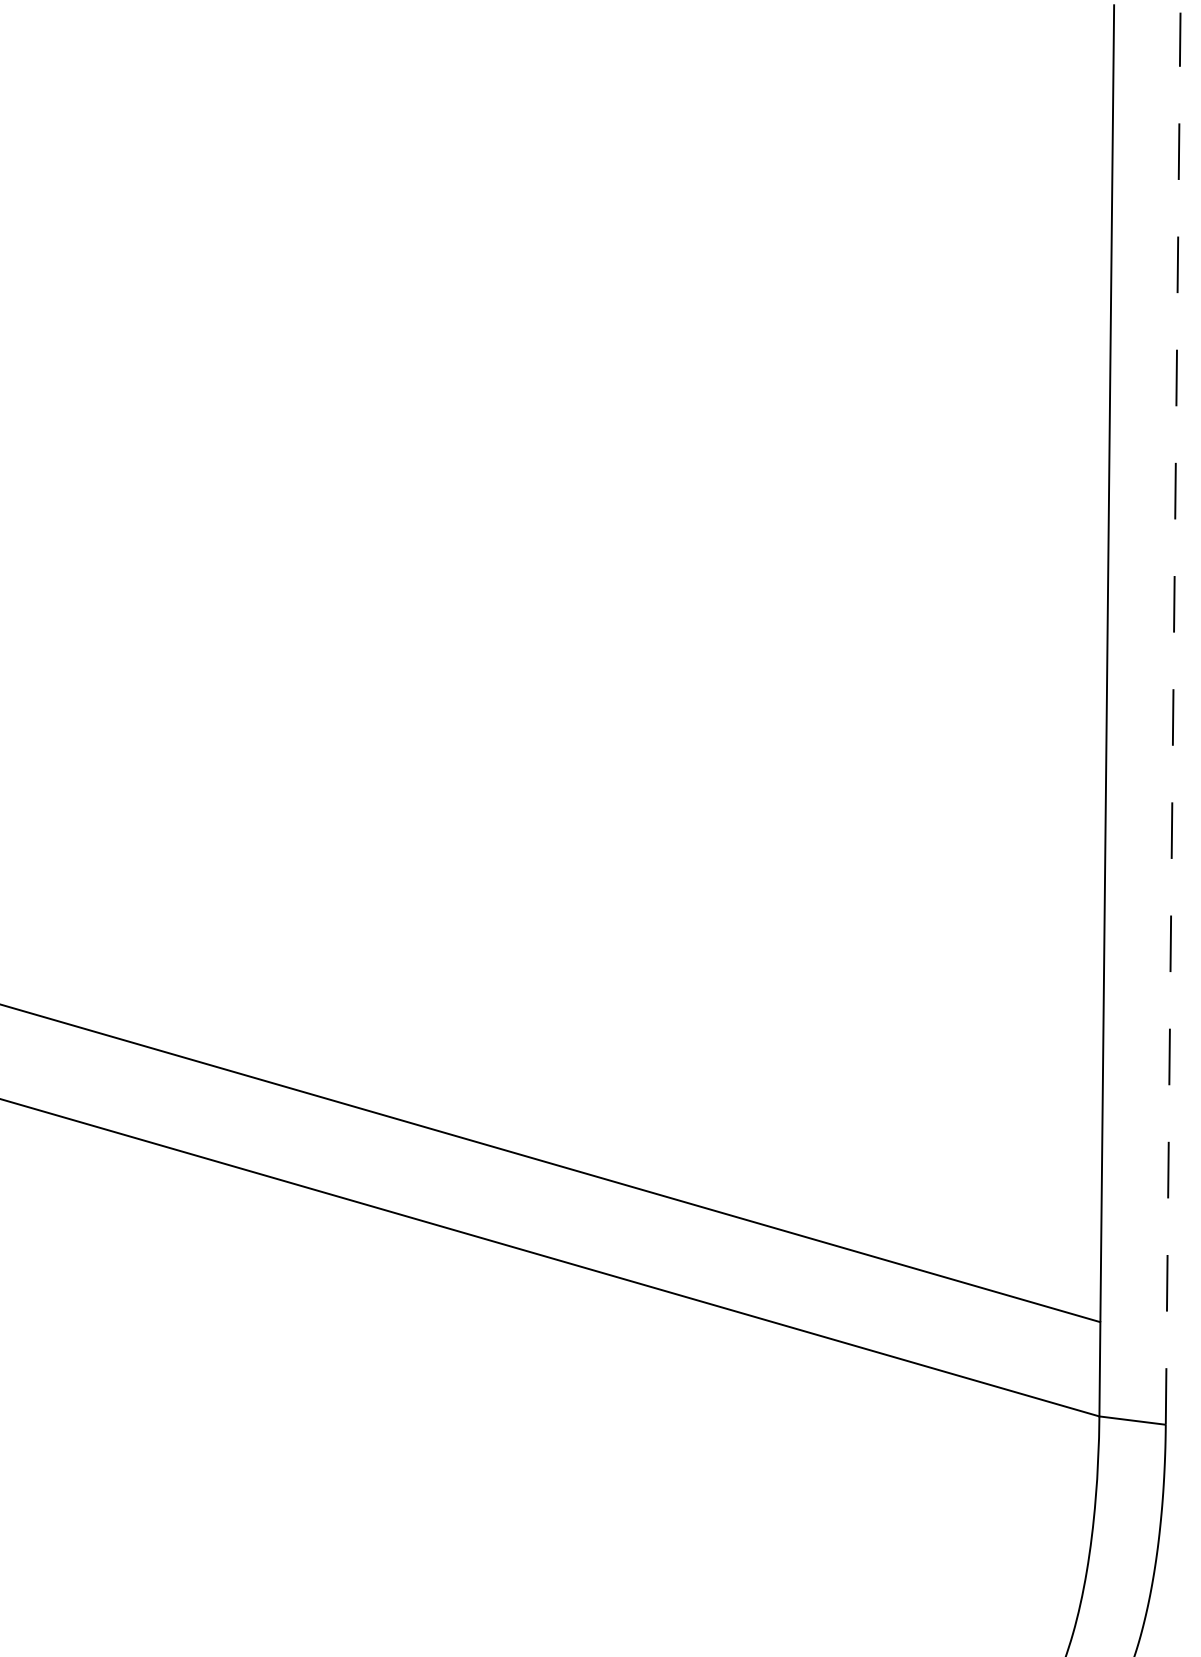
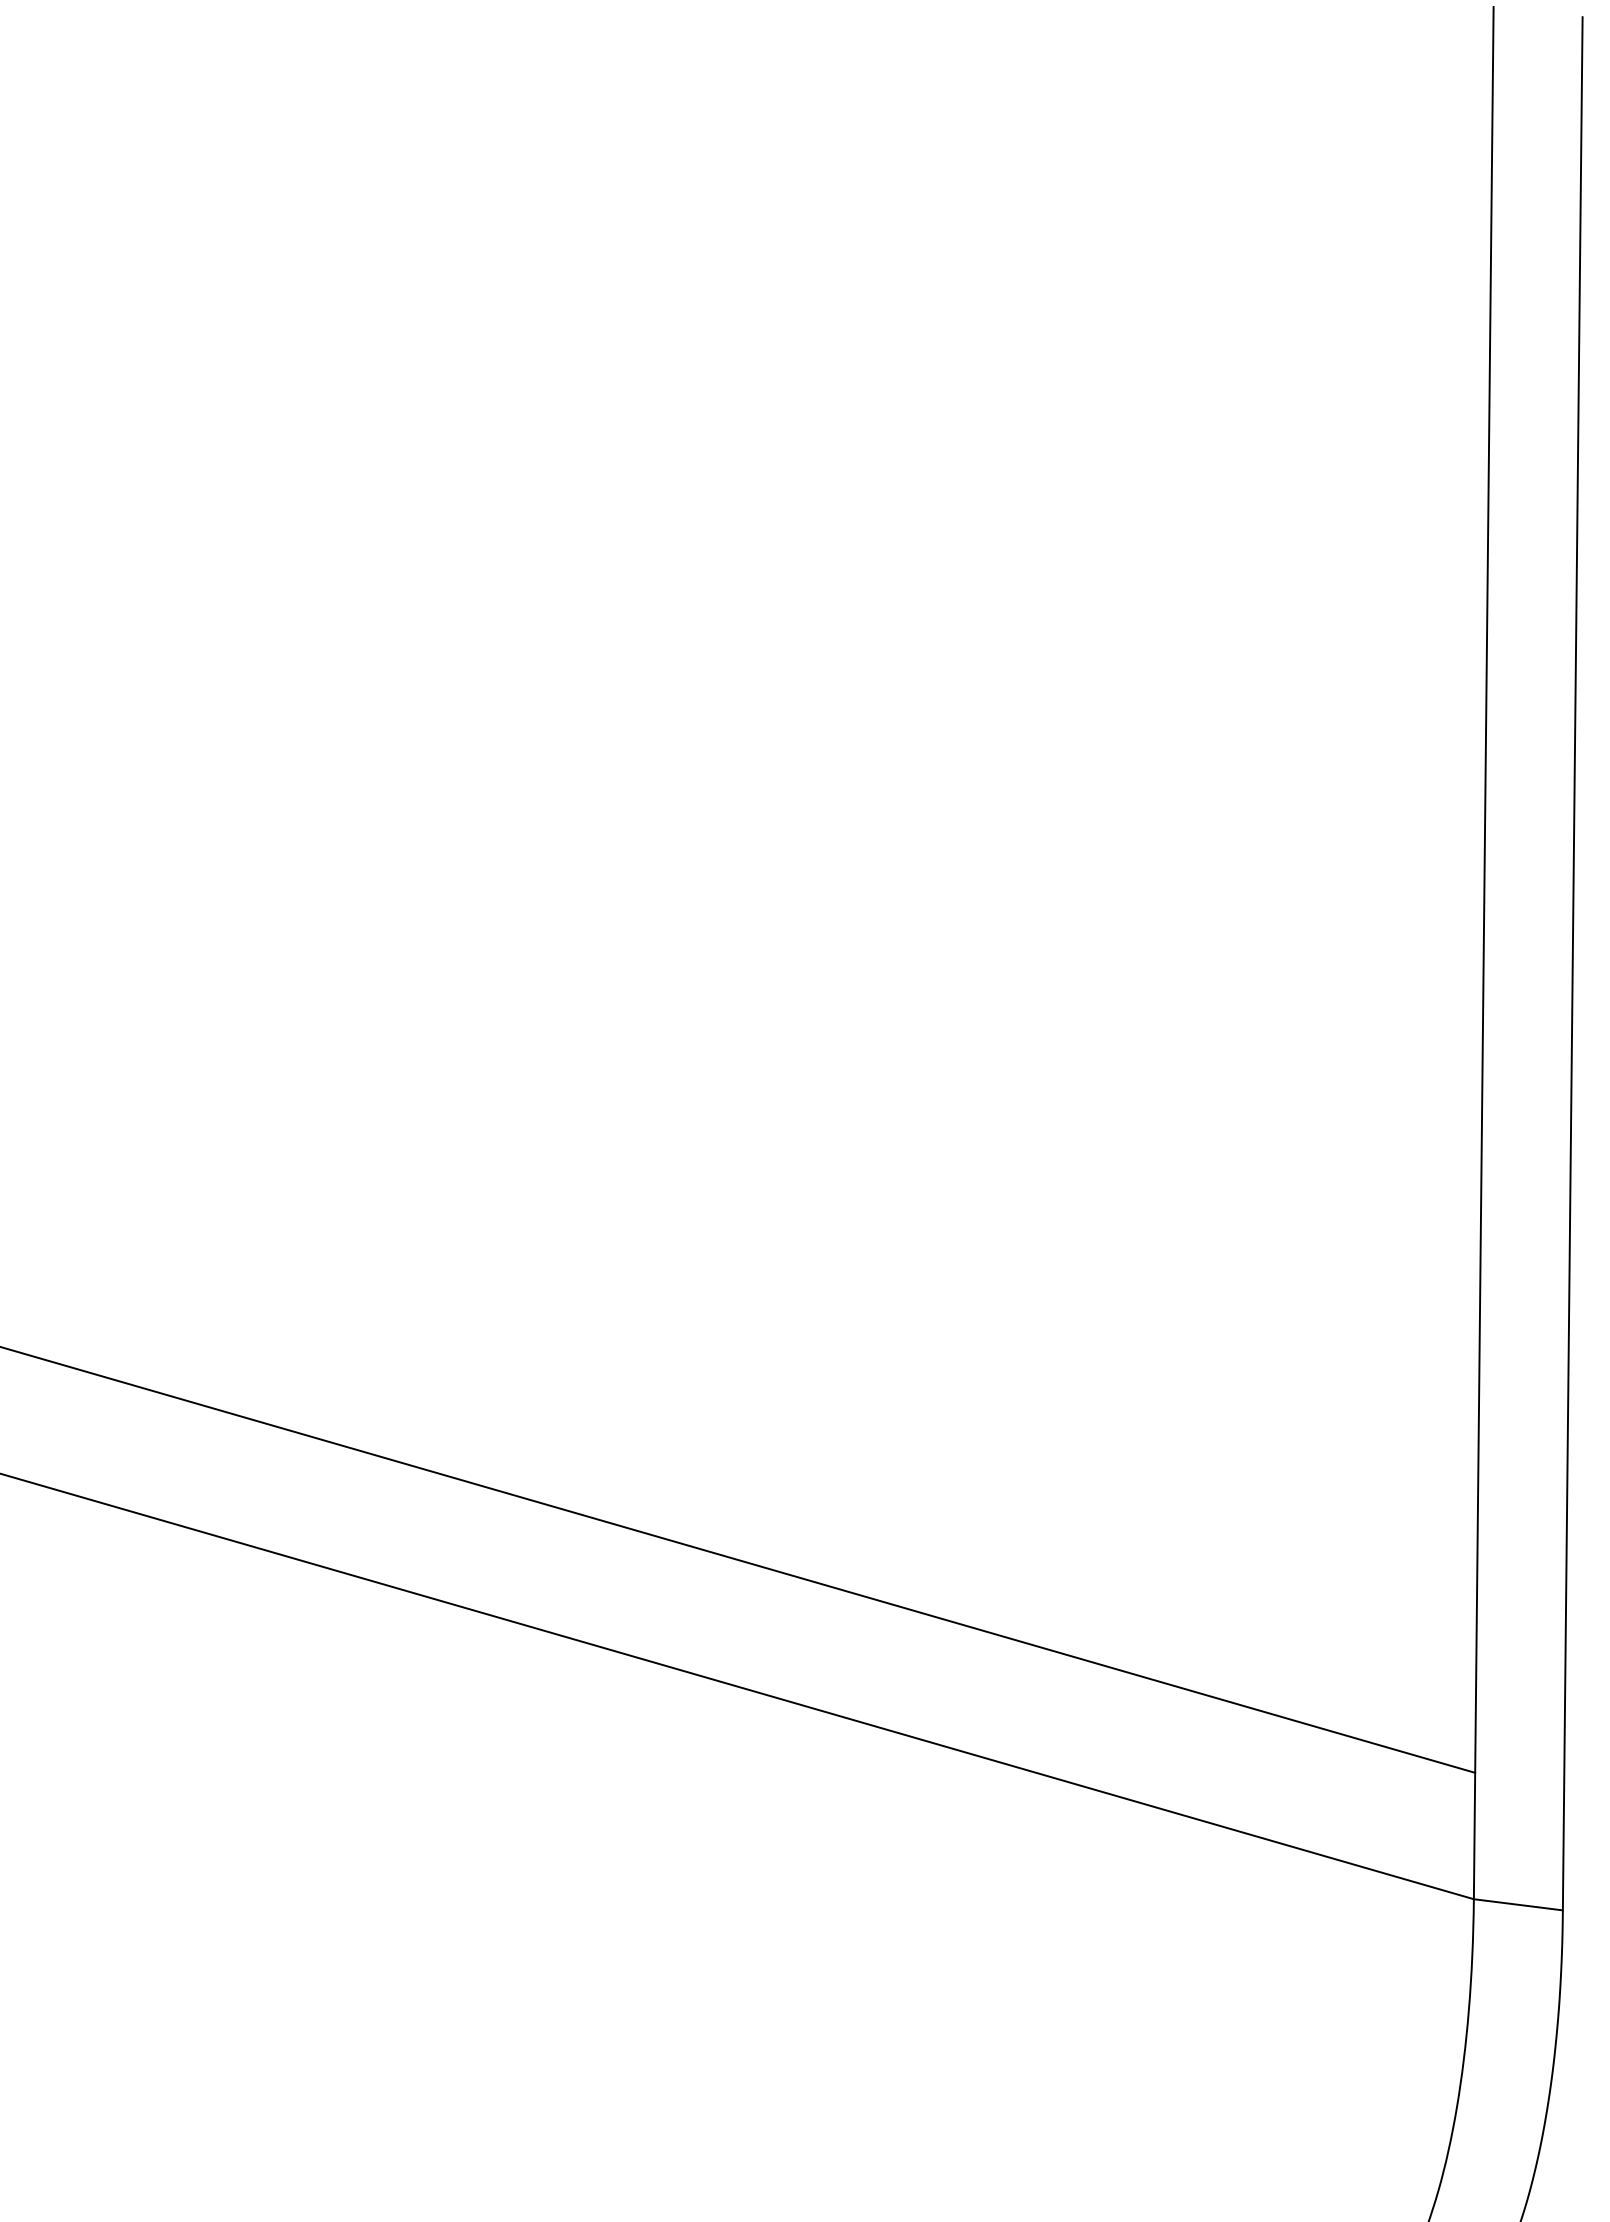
line: (1172, 718) -> (1572, 963), dashed -> solid

